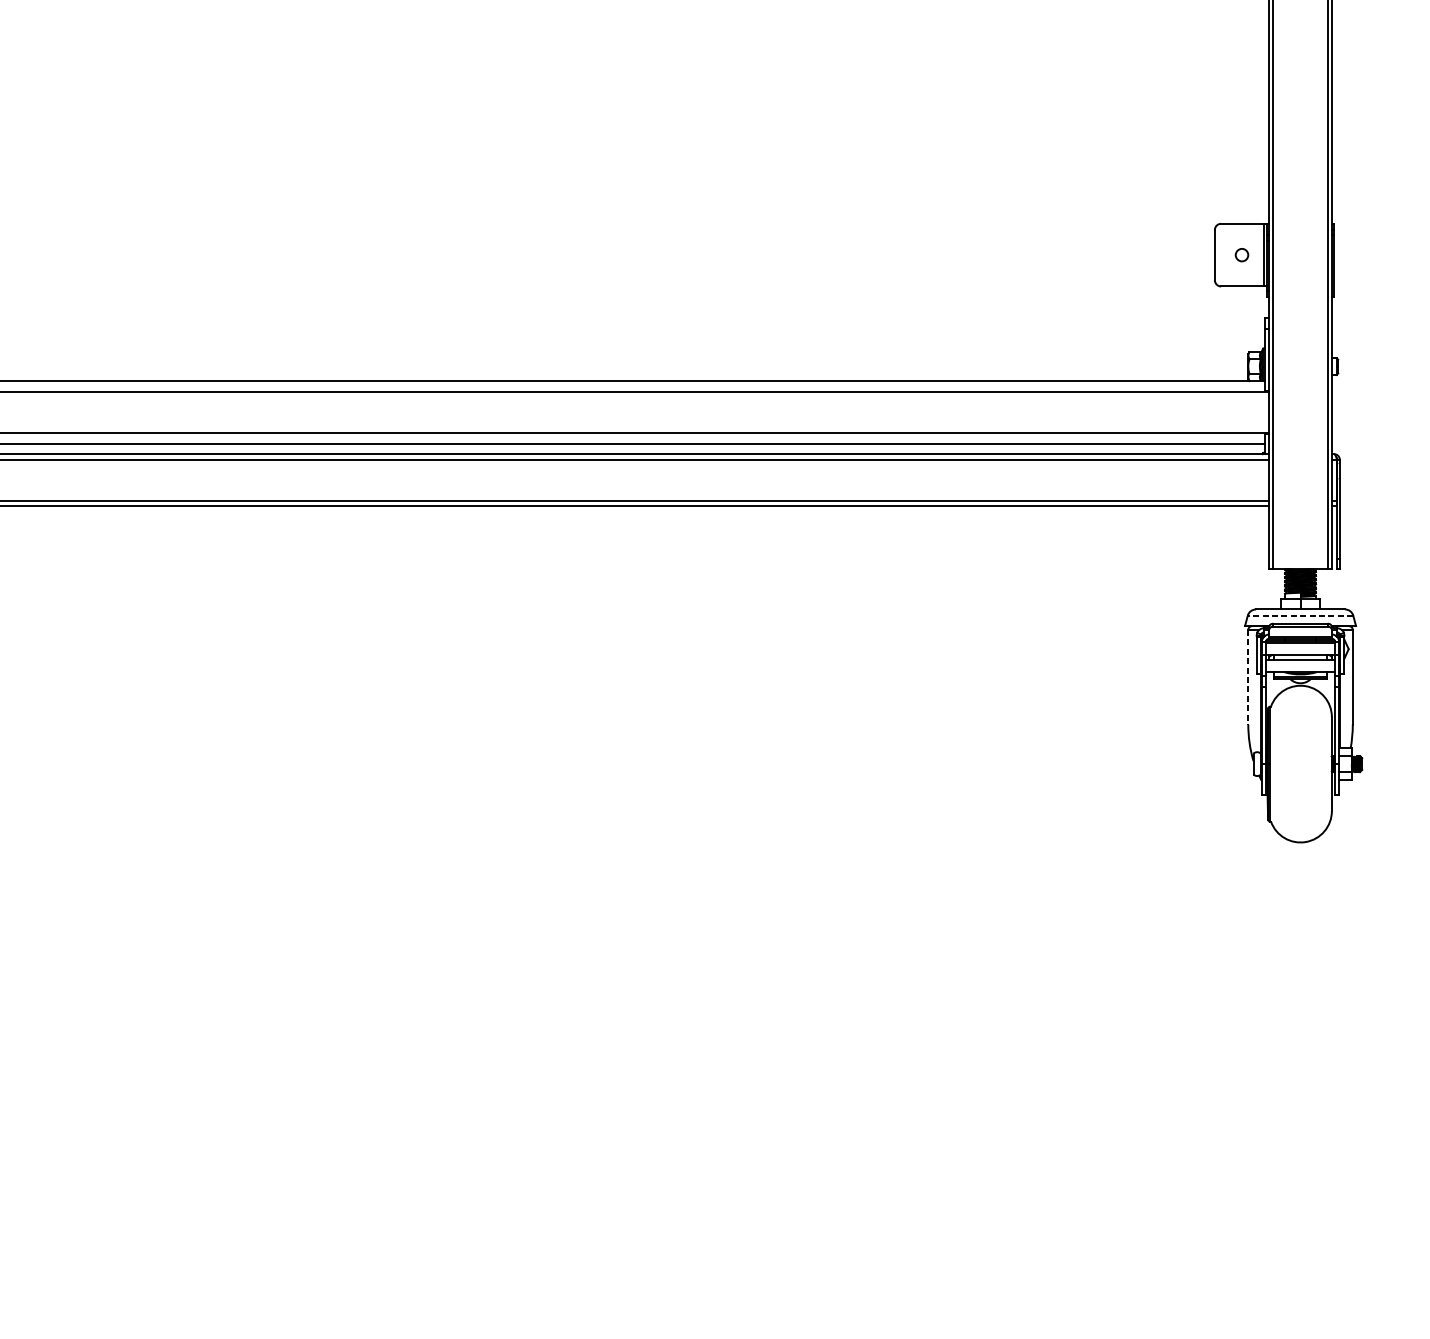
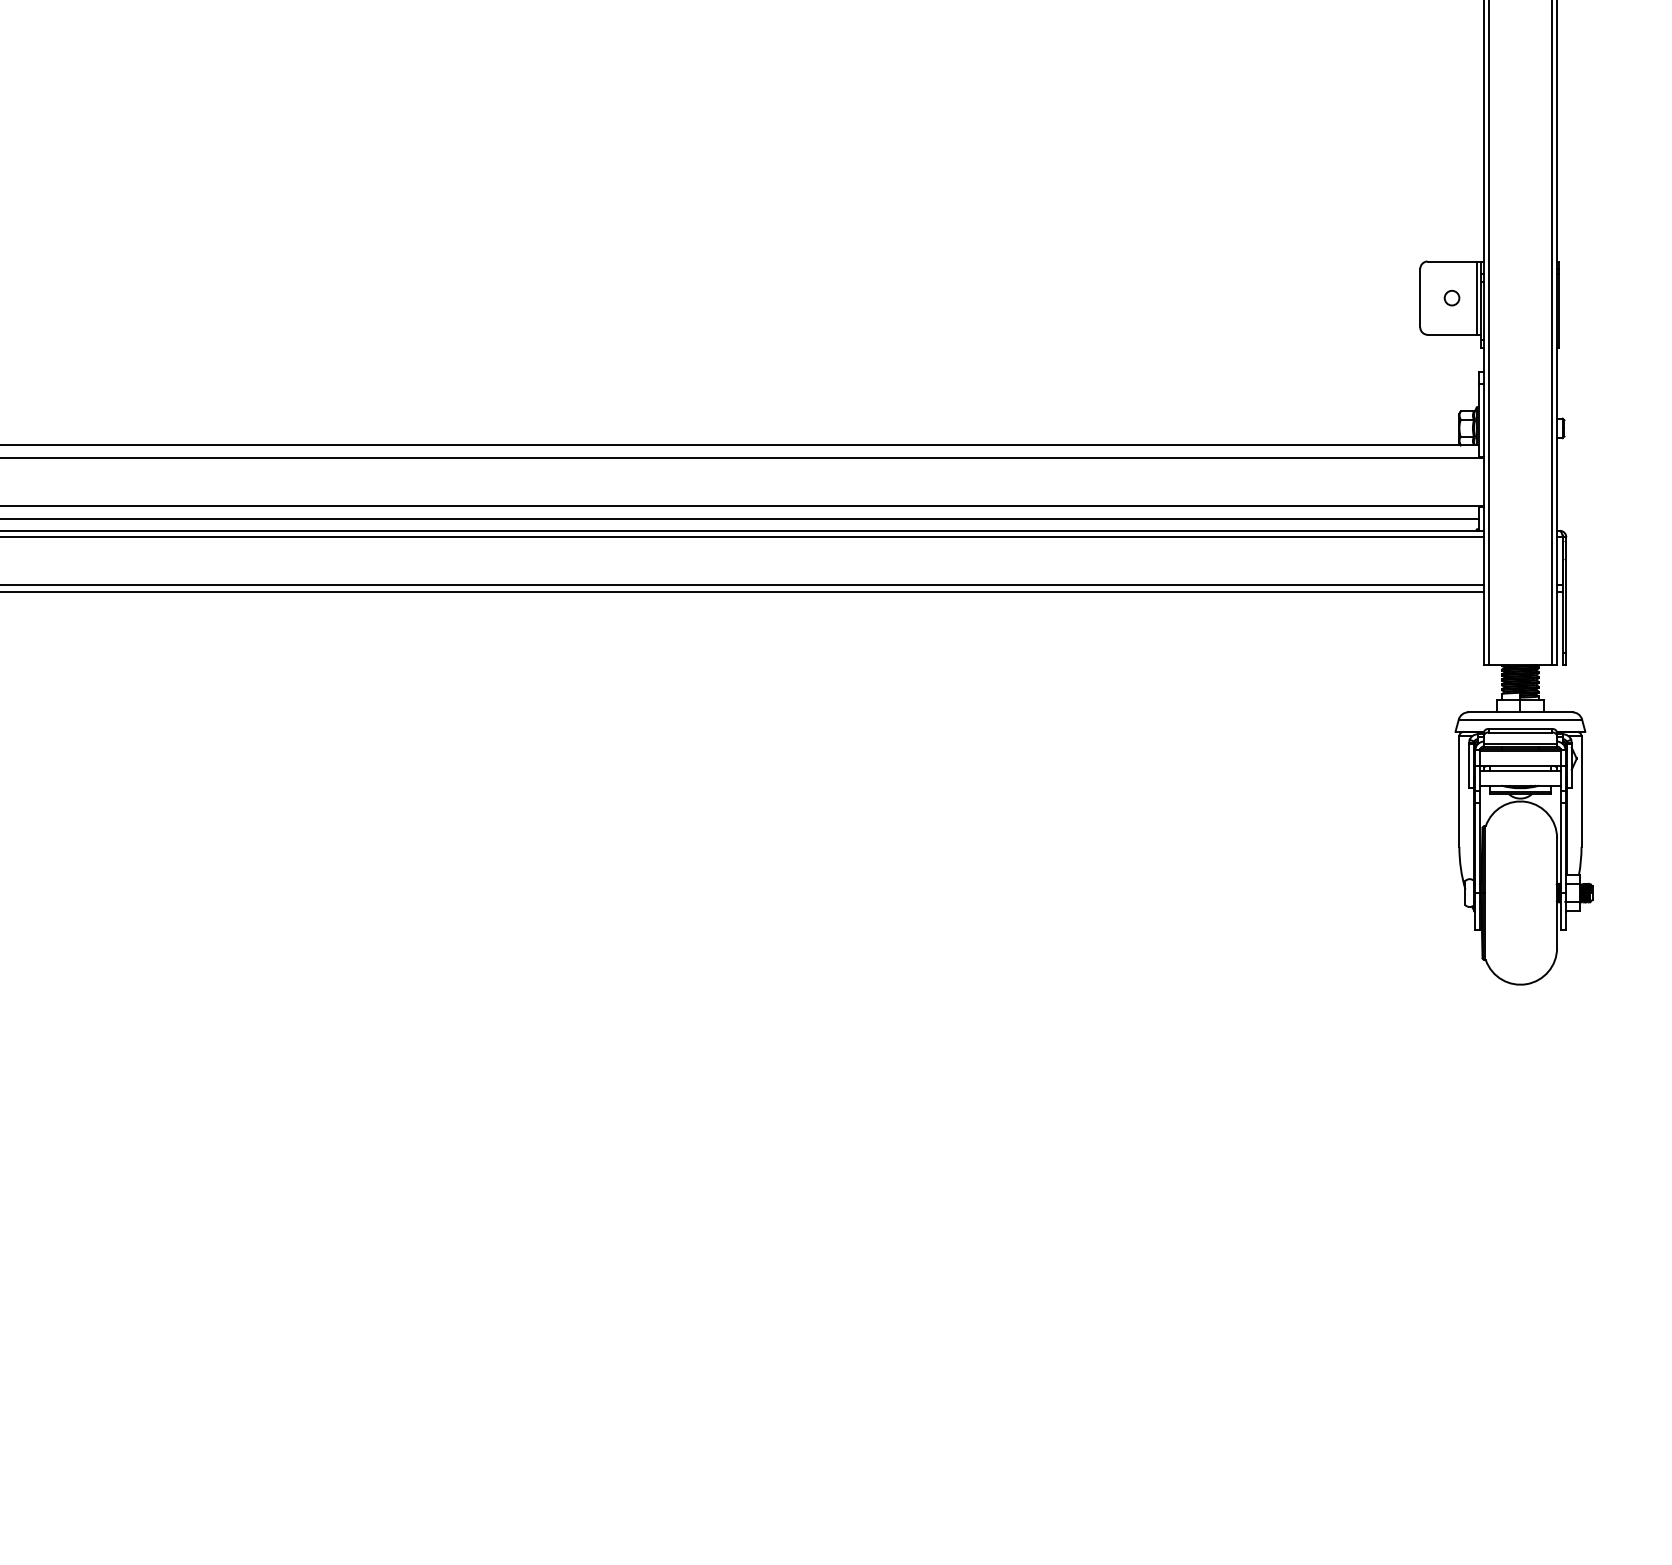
line: (1300, 615) -> (1520, 719), dashed -> solid
line: (1248, 678) -> (1459, 792), dashed -> solid

